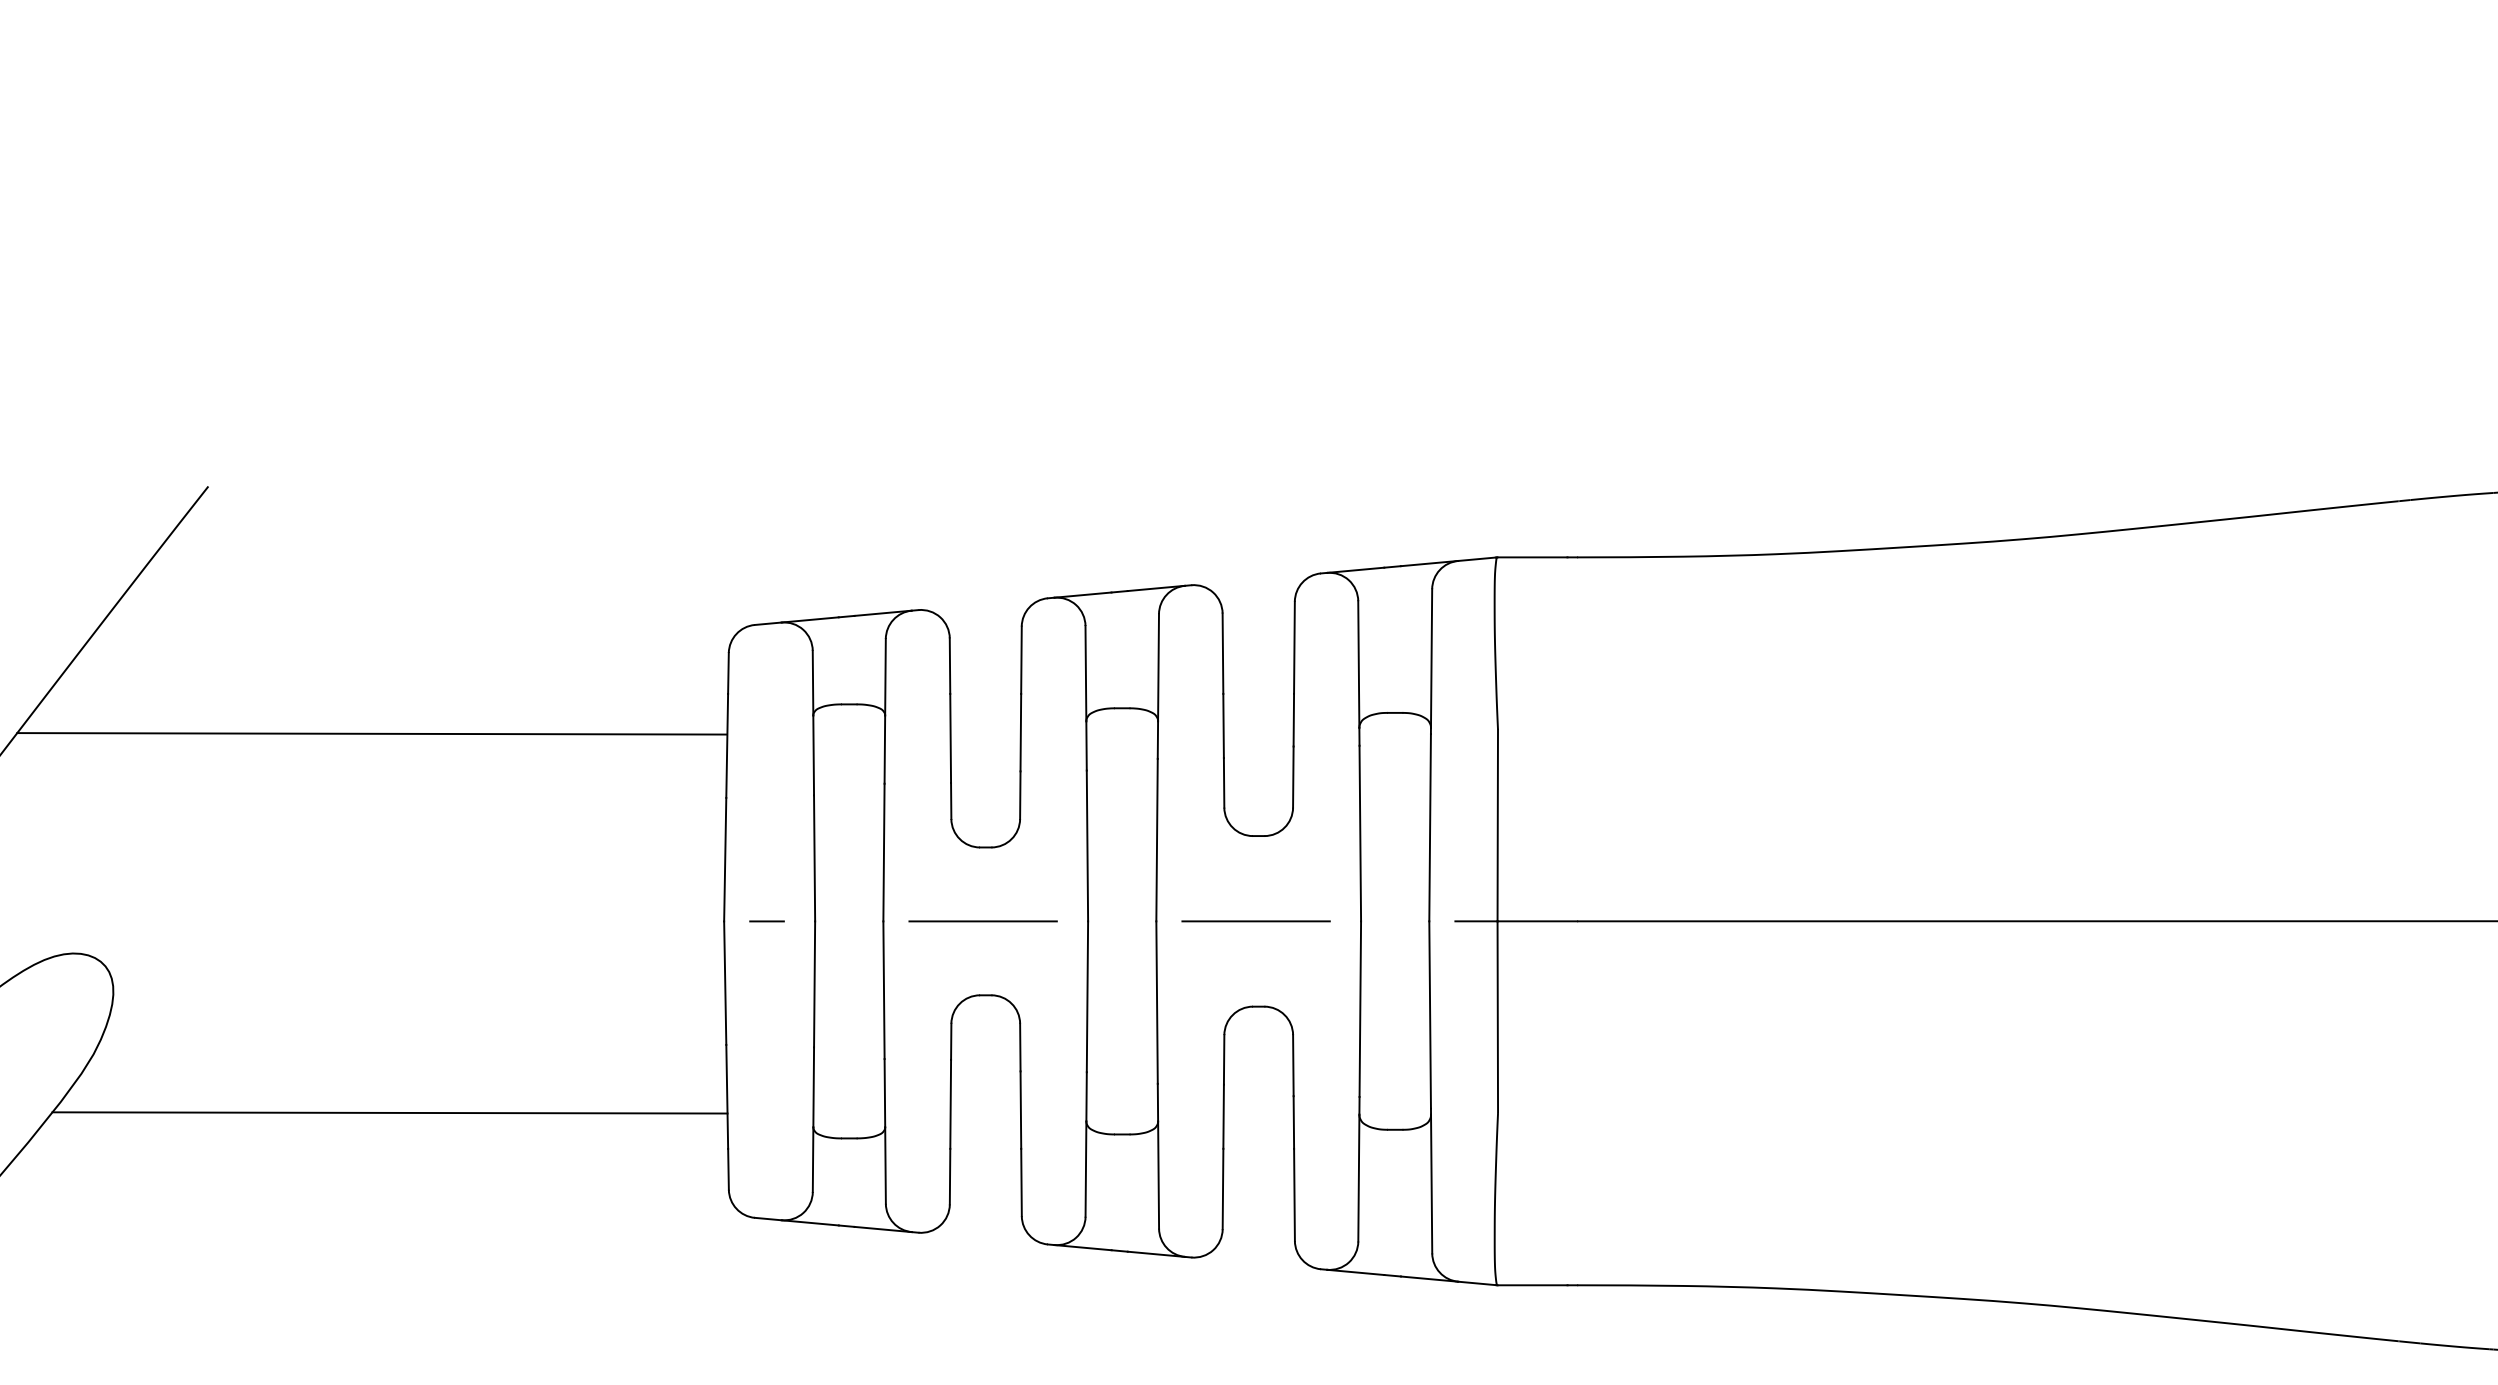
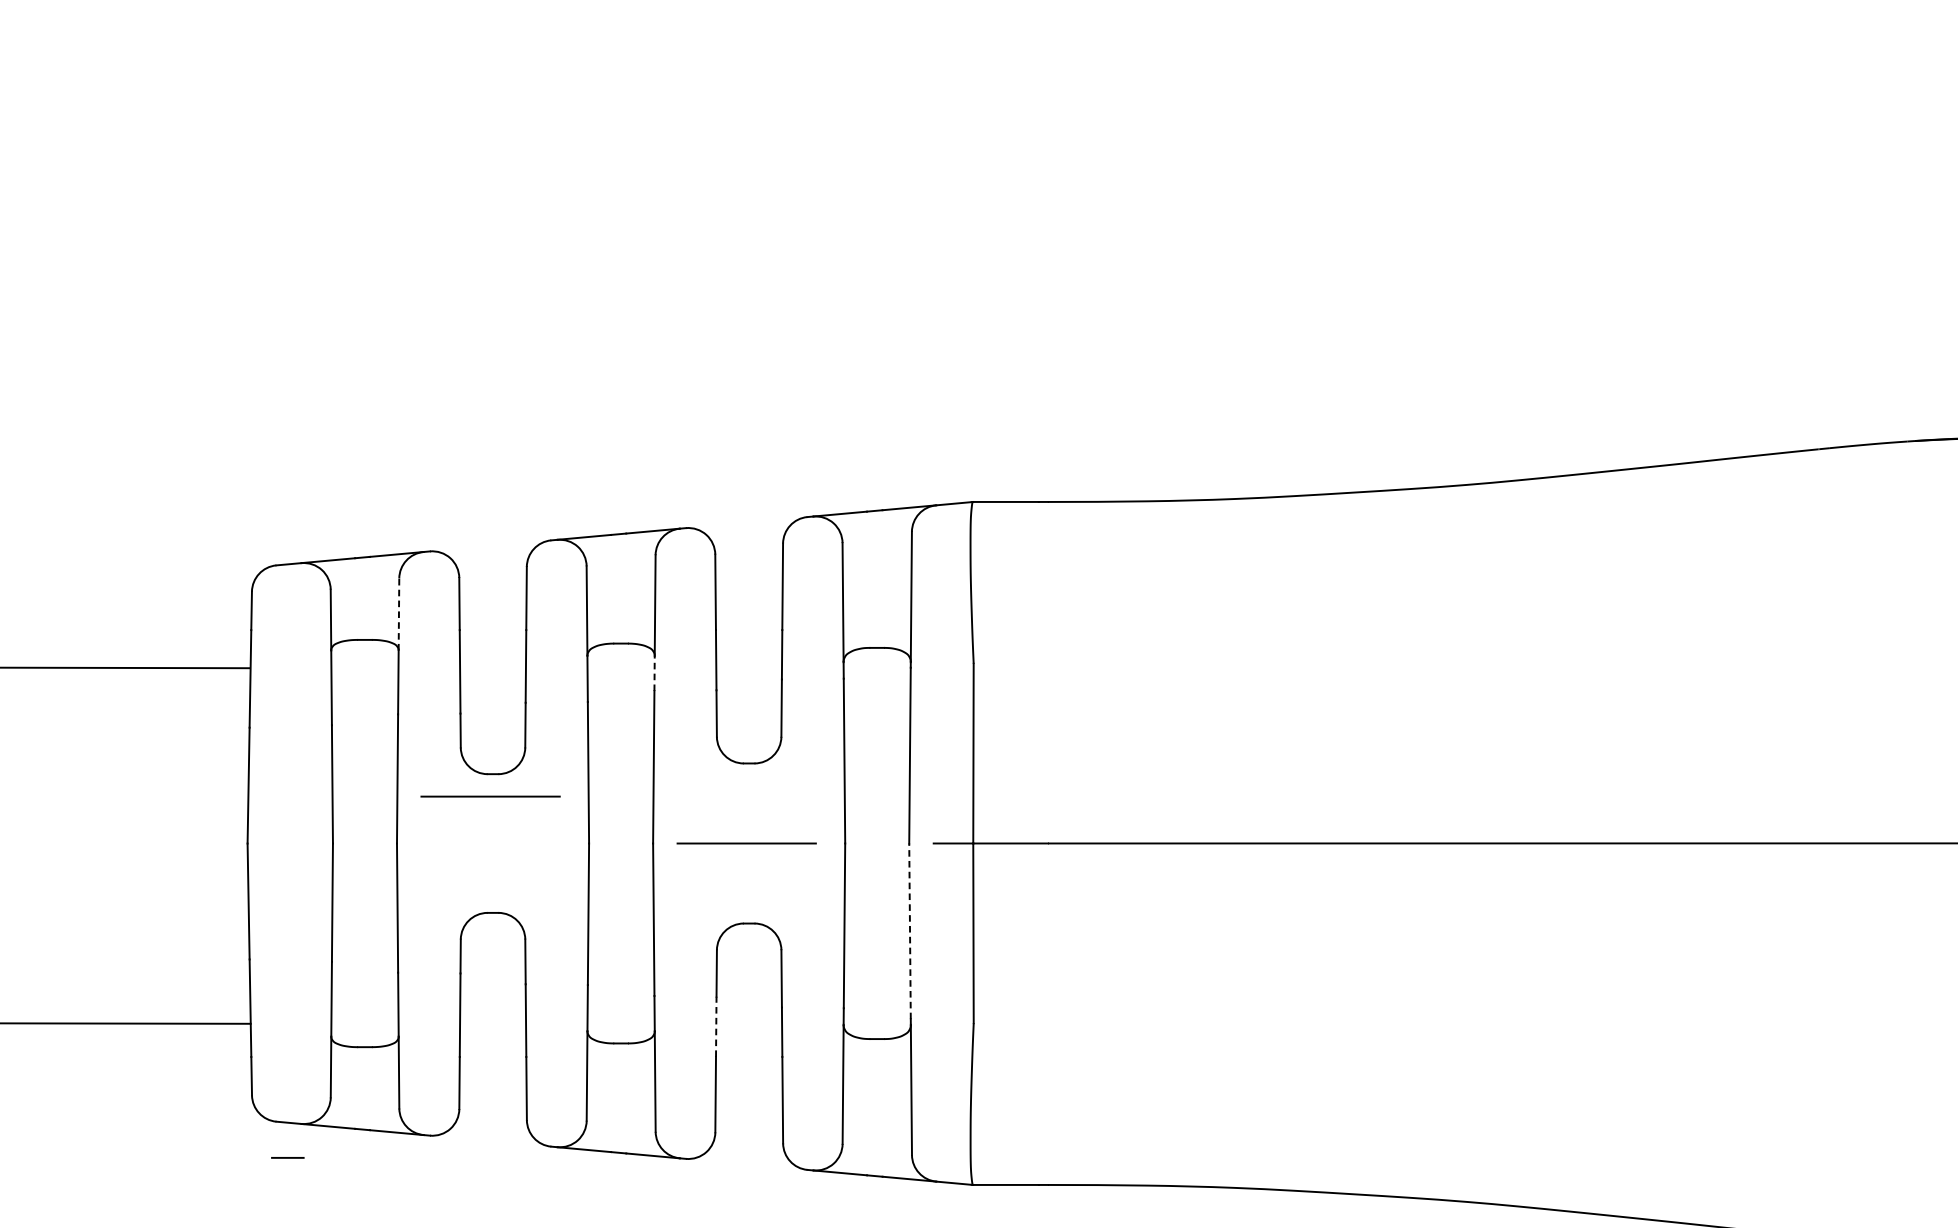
line: (885, 676) -> (398, 613), solid -> dashed
line: (1157, 740) -> (654, 673), solid -> dashed
line: (766, 921) -> (287, 1157), moved
line: (982, 921) -> (489, 796), moved
line: (1430, 1015) -> (910, 931), solid -> dashed
line: (1223, 1116) -> (716, 1026), solid -> dashed

